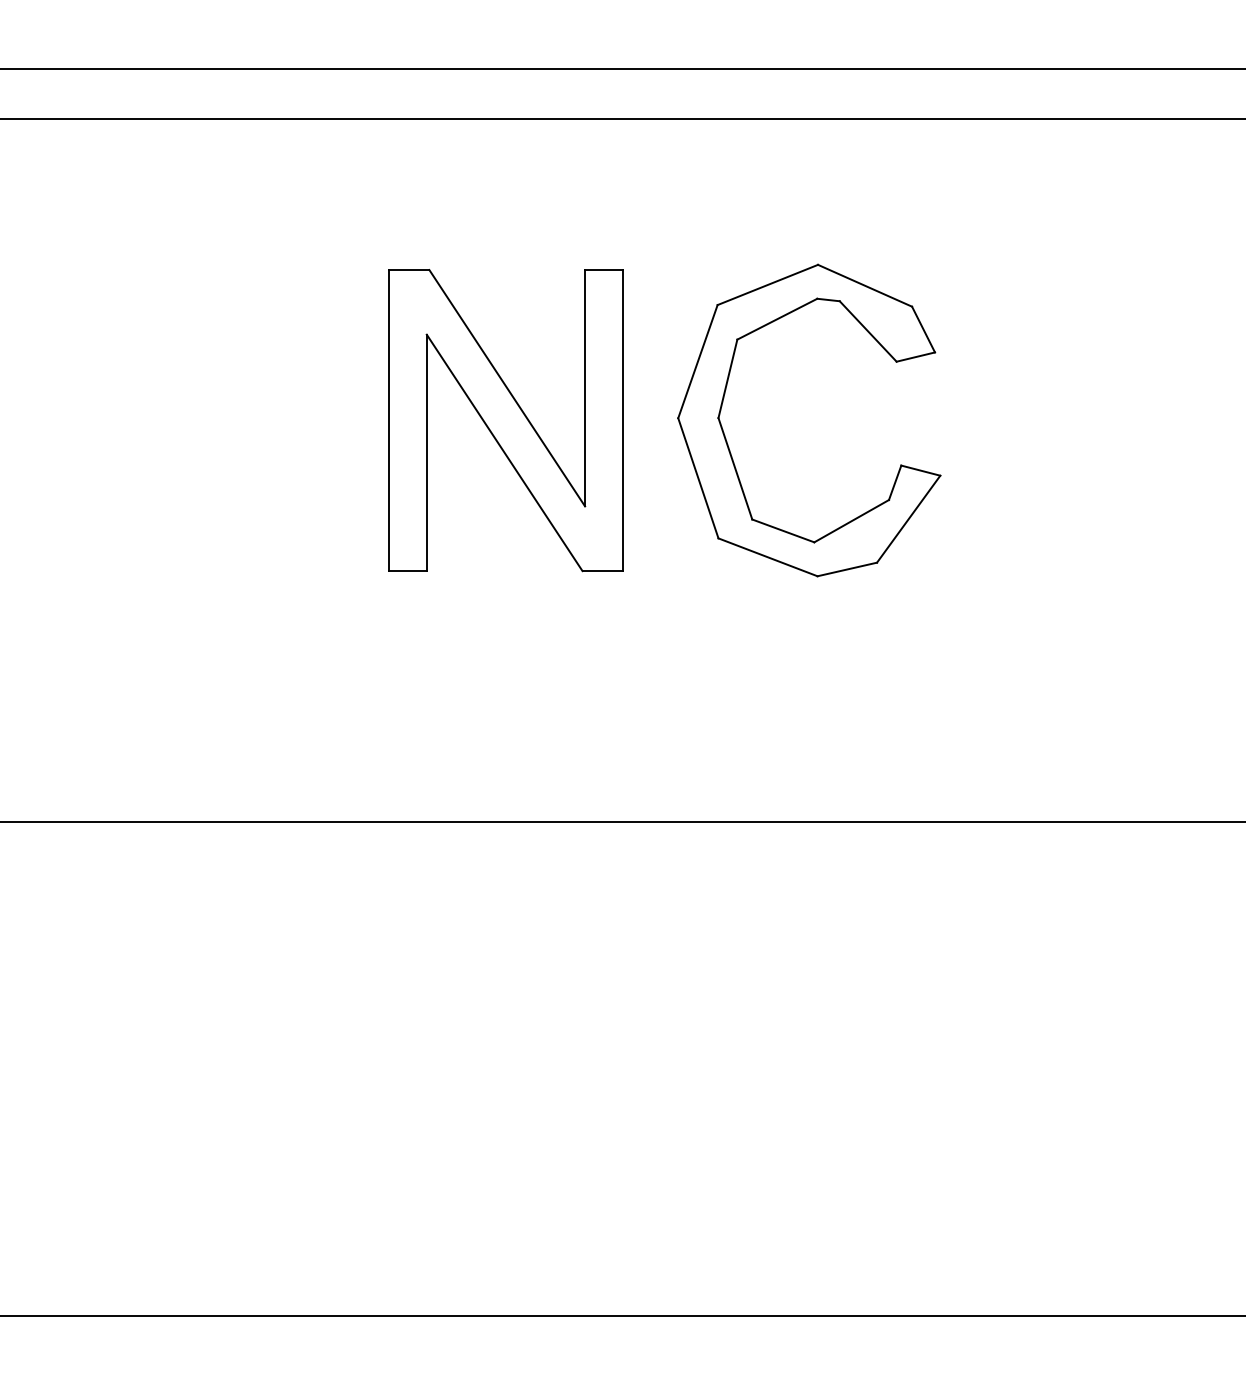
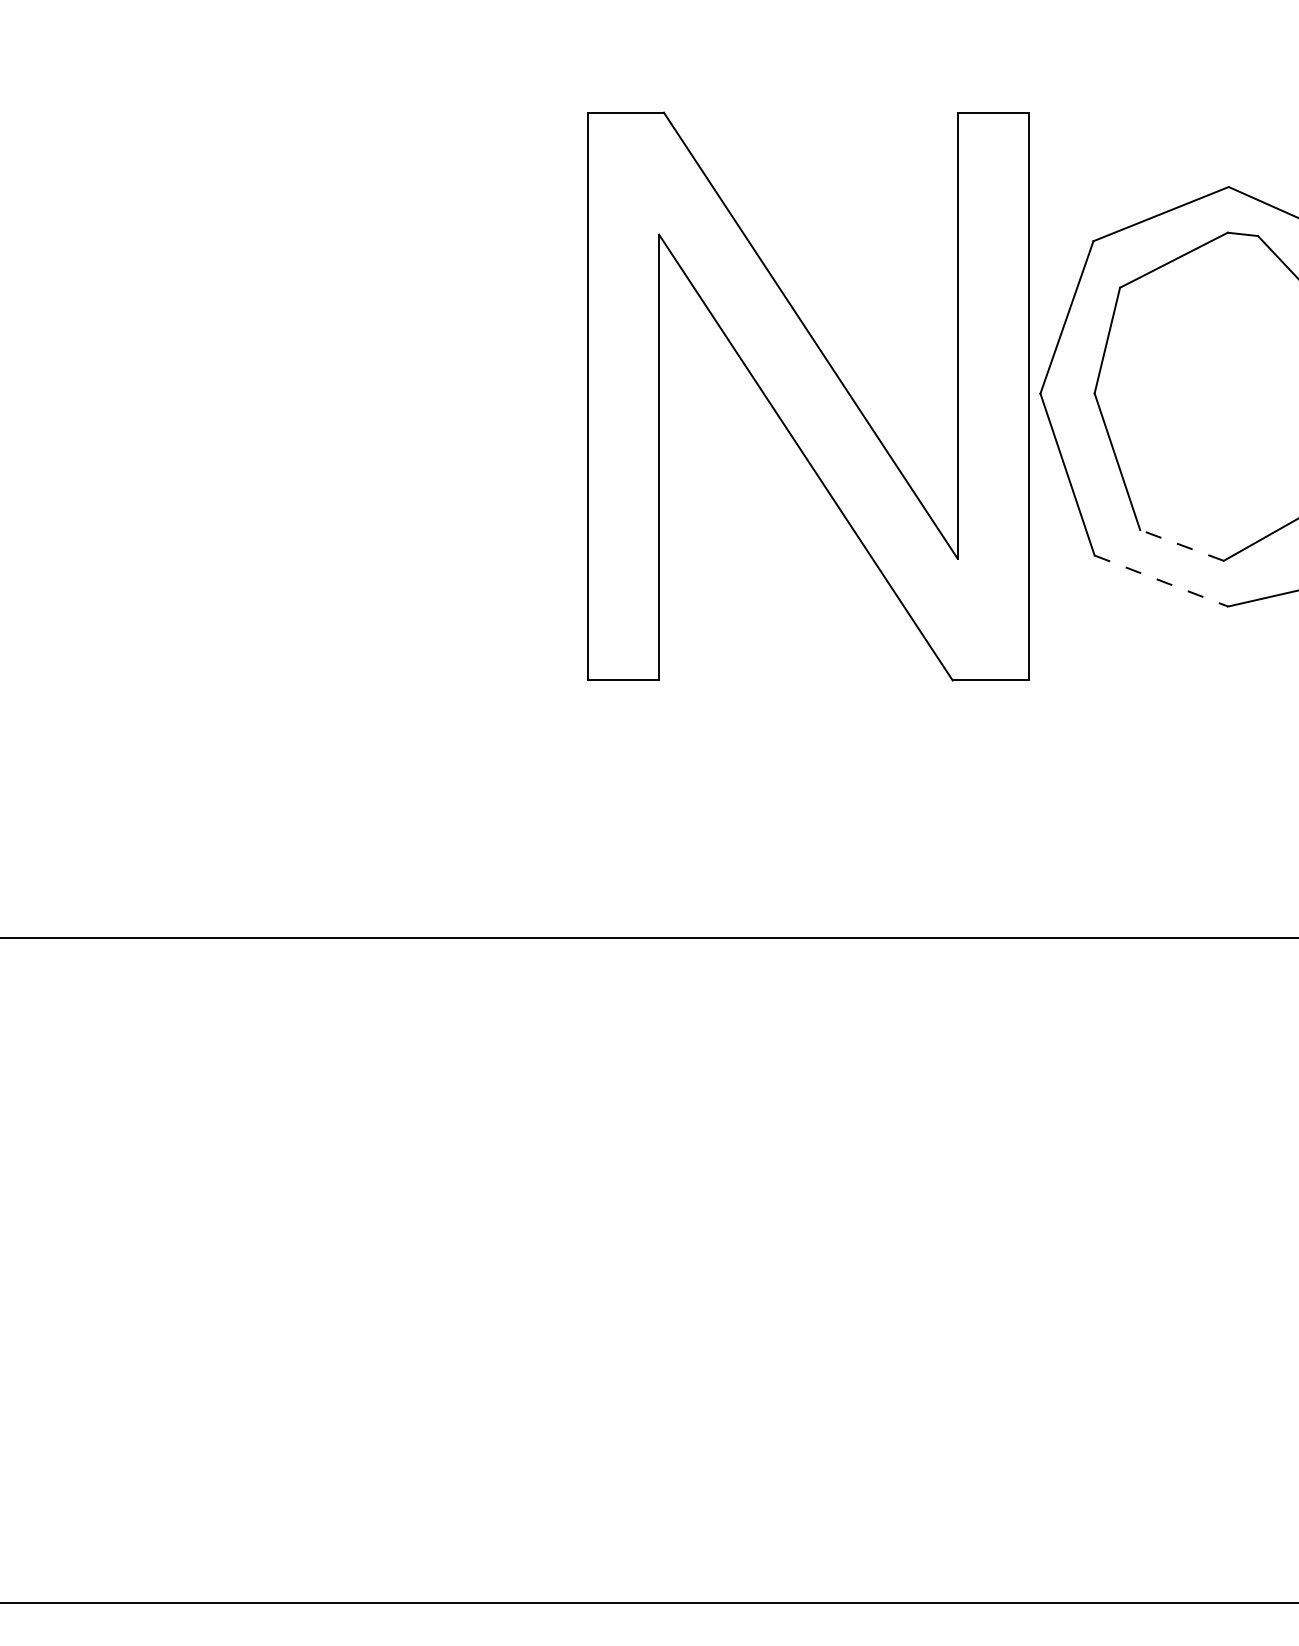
part: (505, 420) -> (807, 396), size x1.4
line: (782, 530) -> (1180, 544), solid -> dashed
line: (768, 557) -> (1162, 581), solid -> dashed

